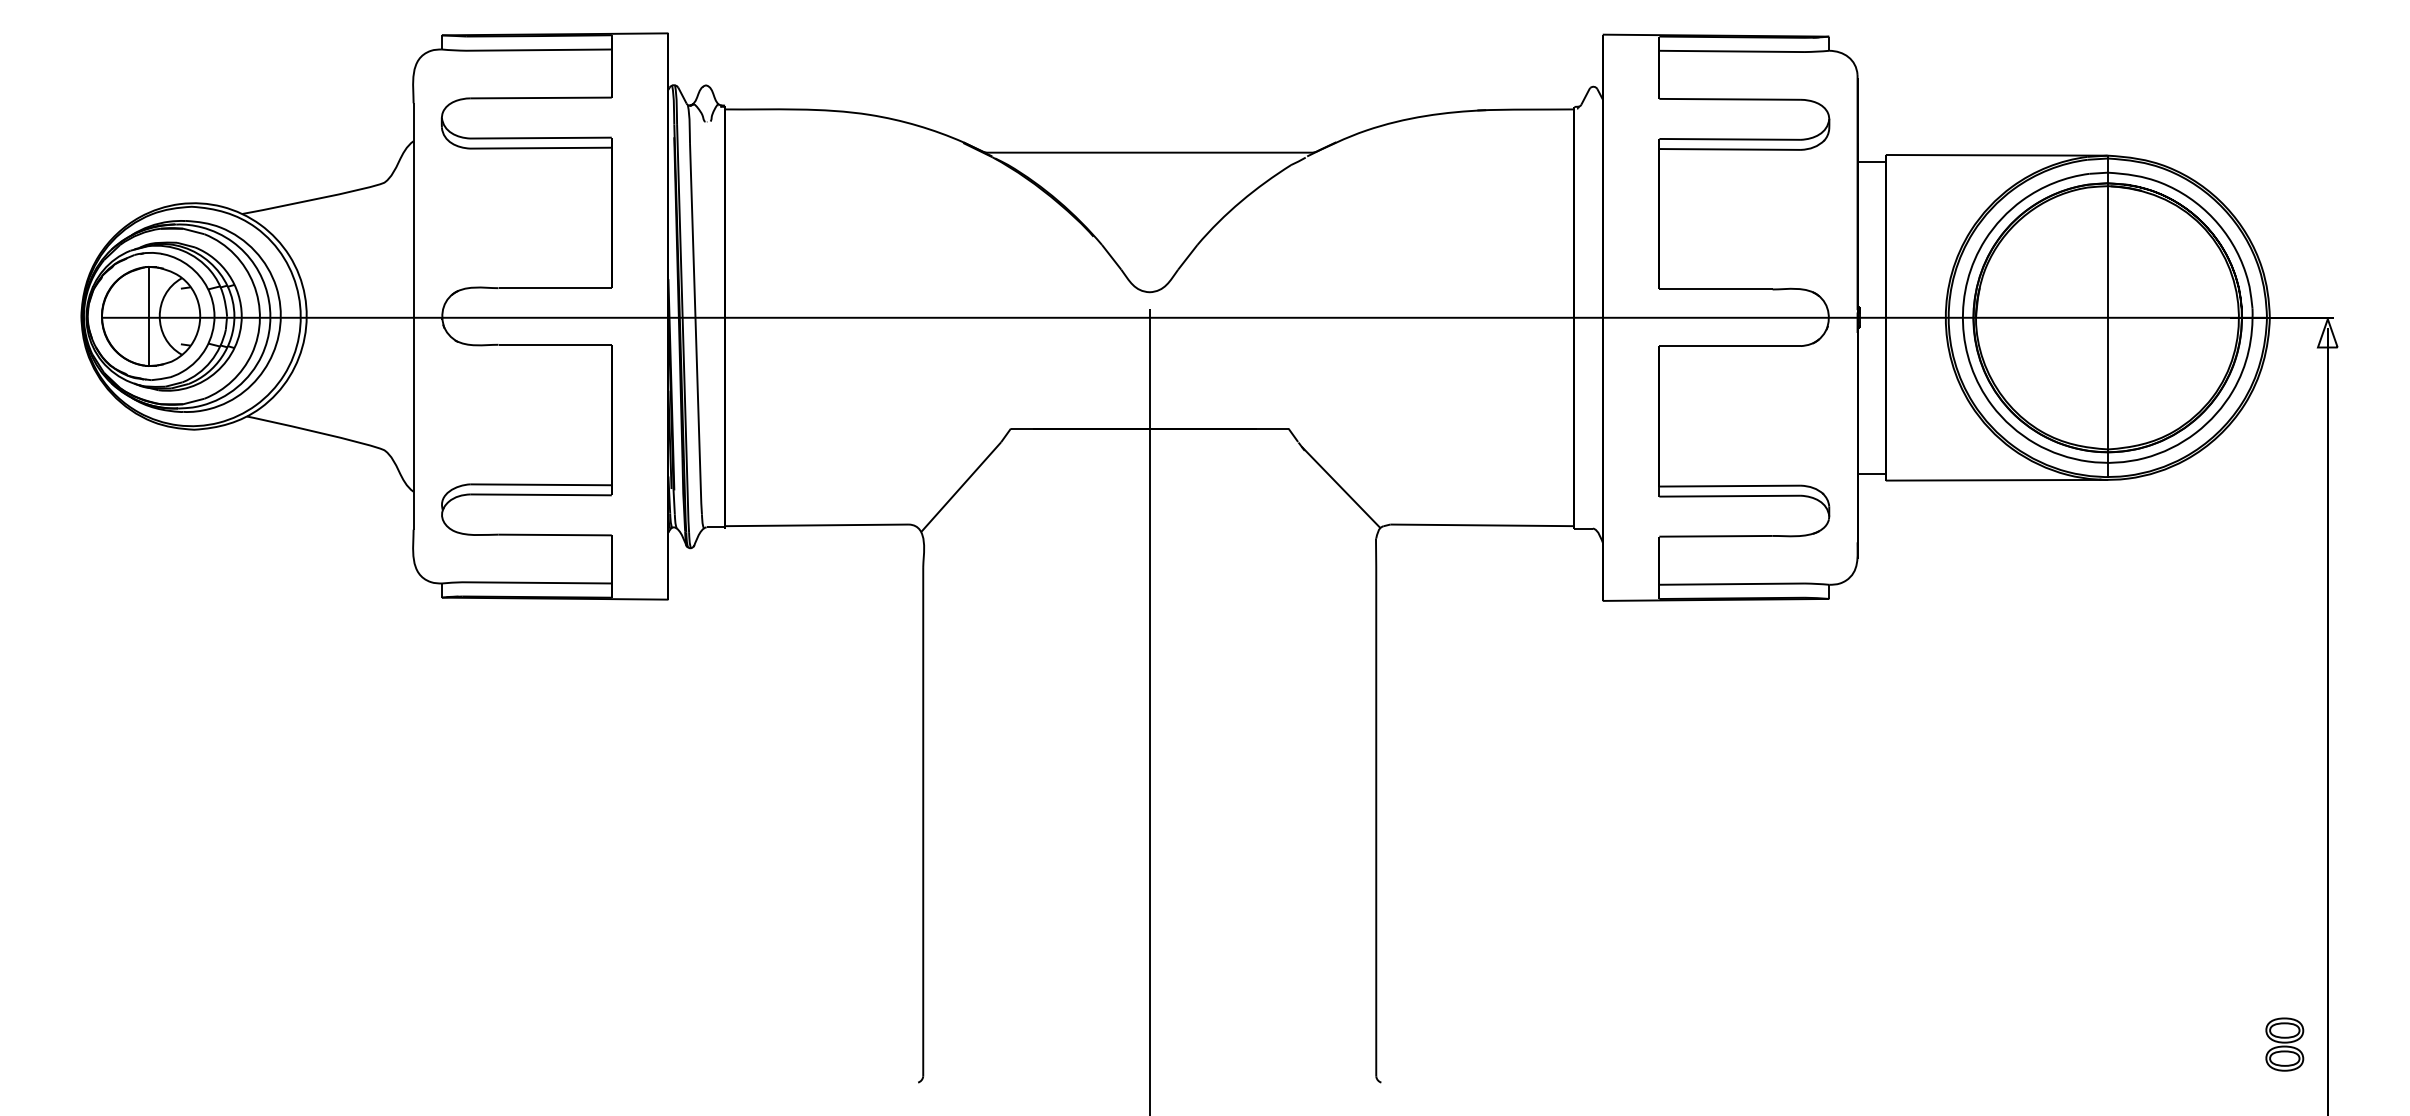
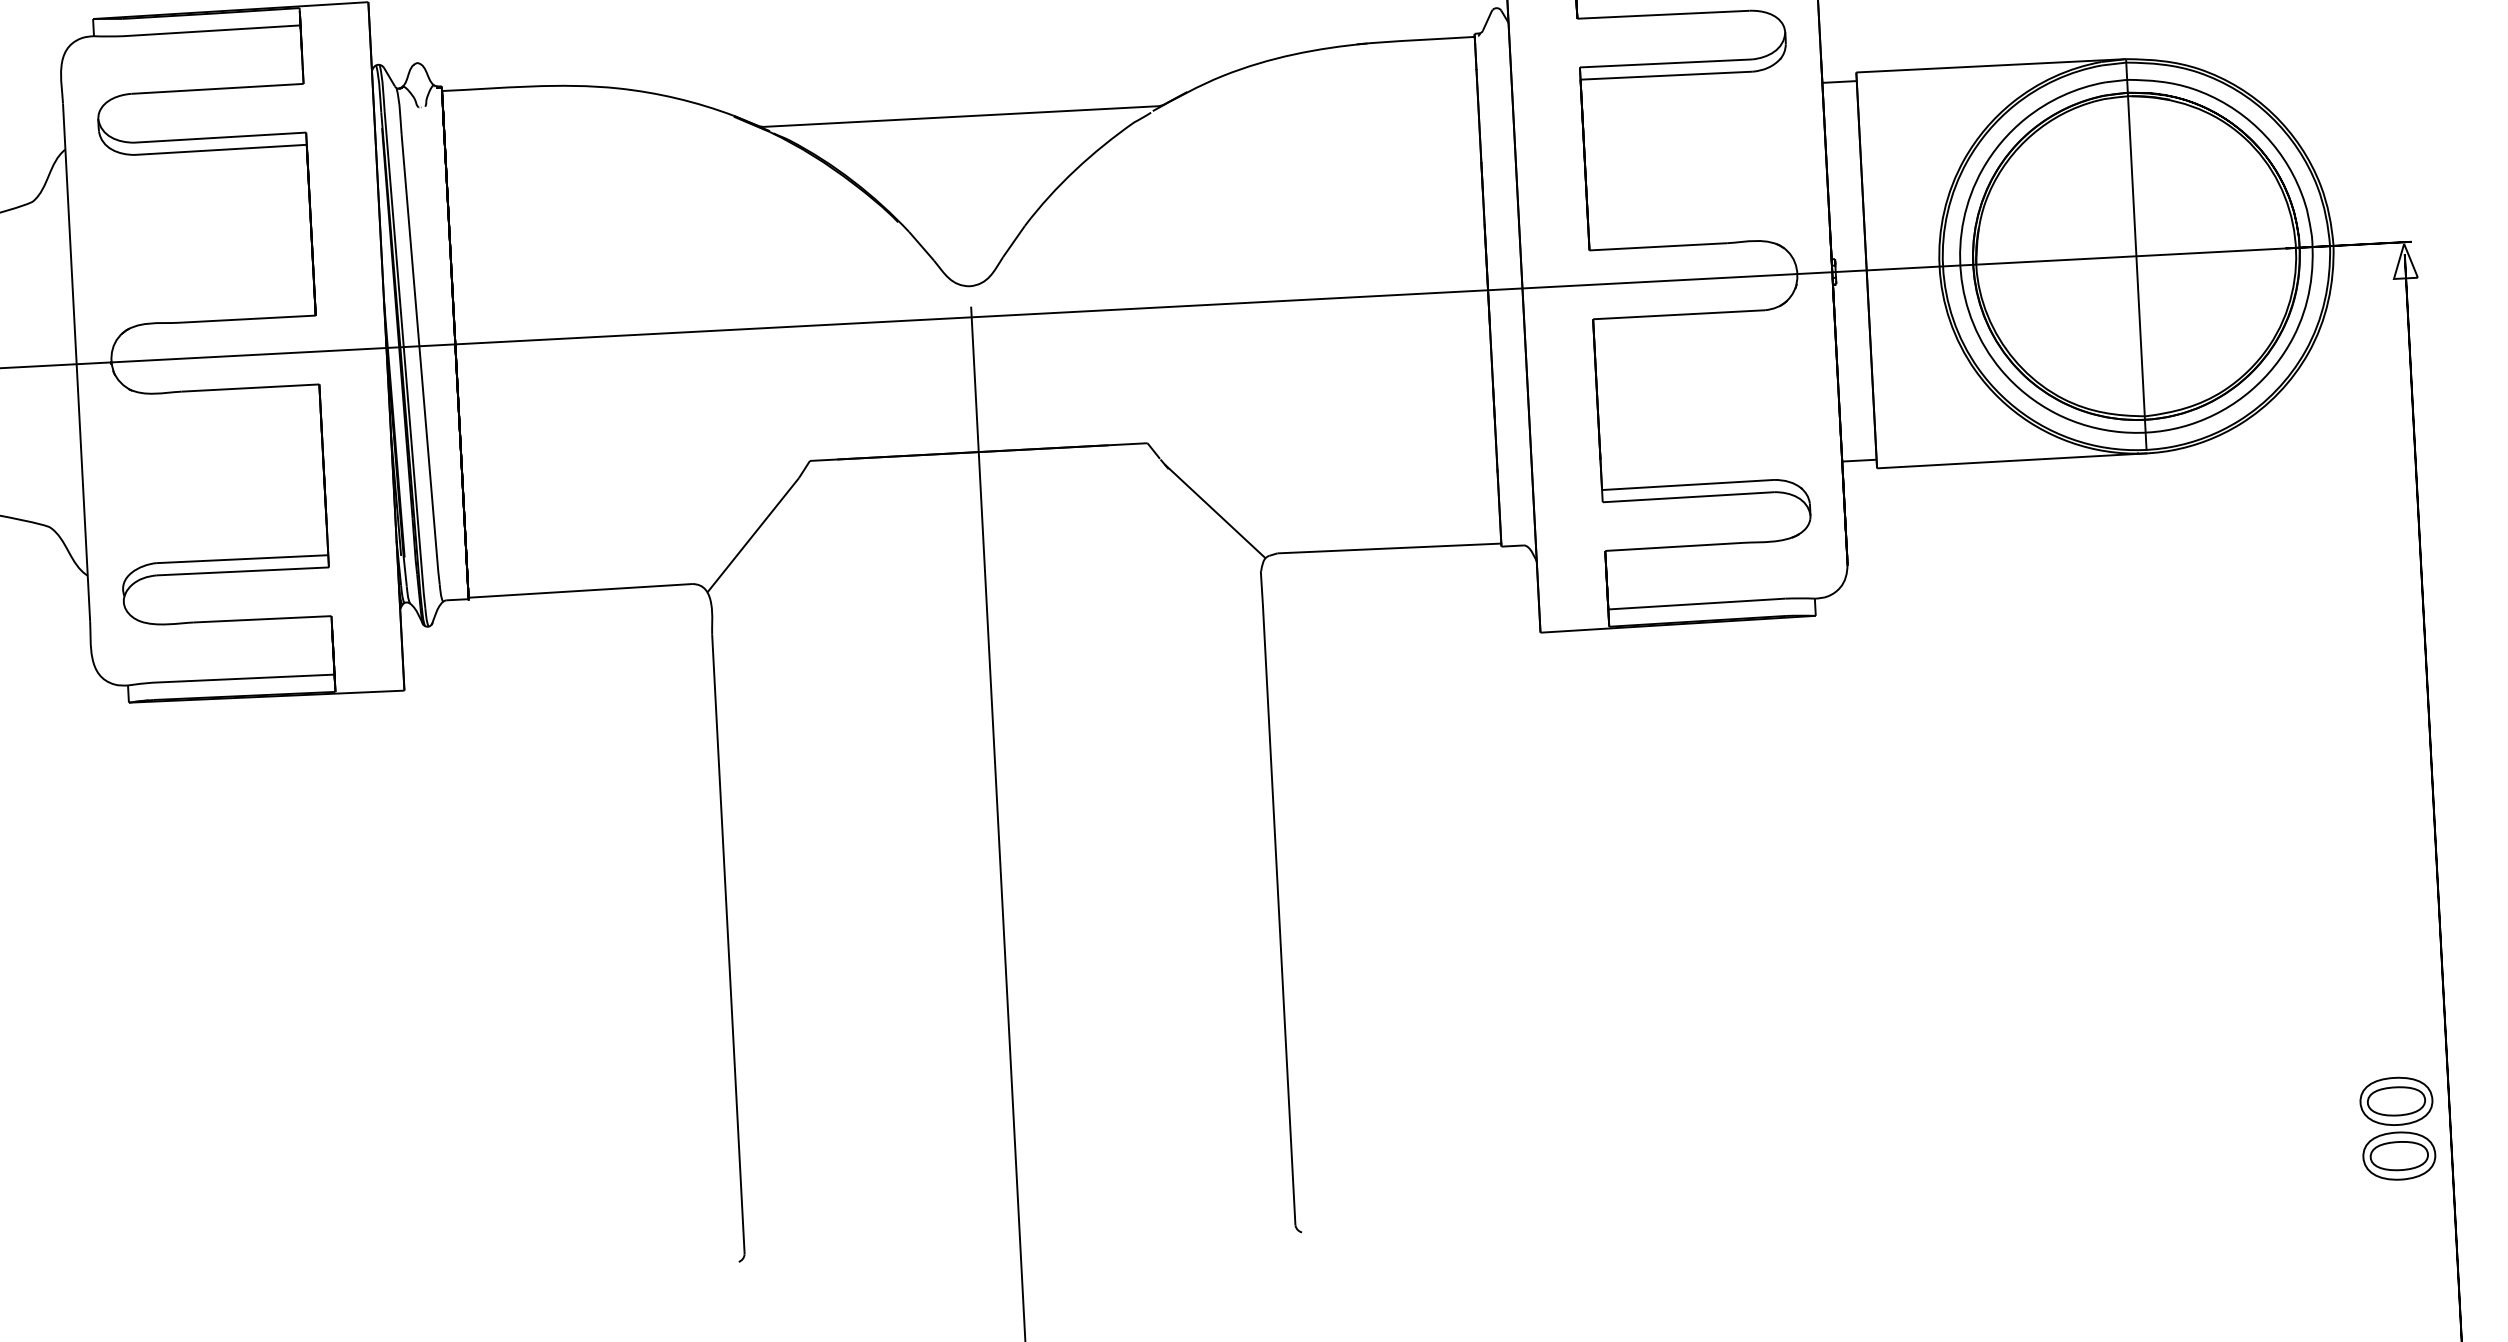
part: (2284, 1044) -> (2397, 1128), size x1.6

